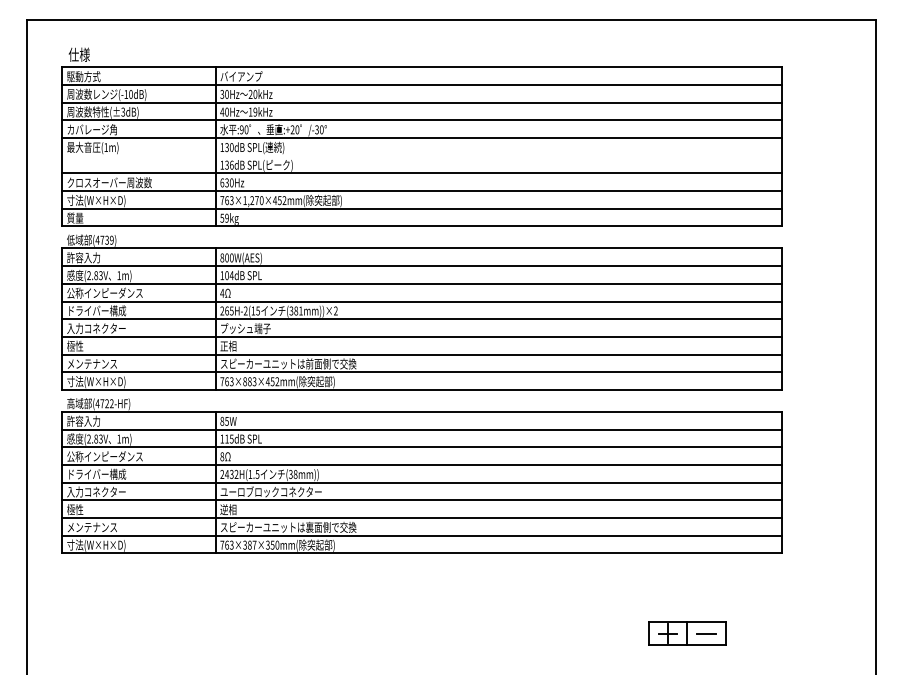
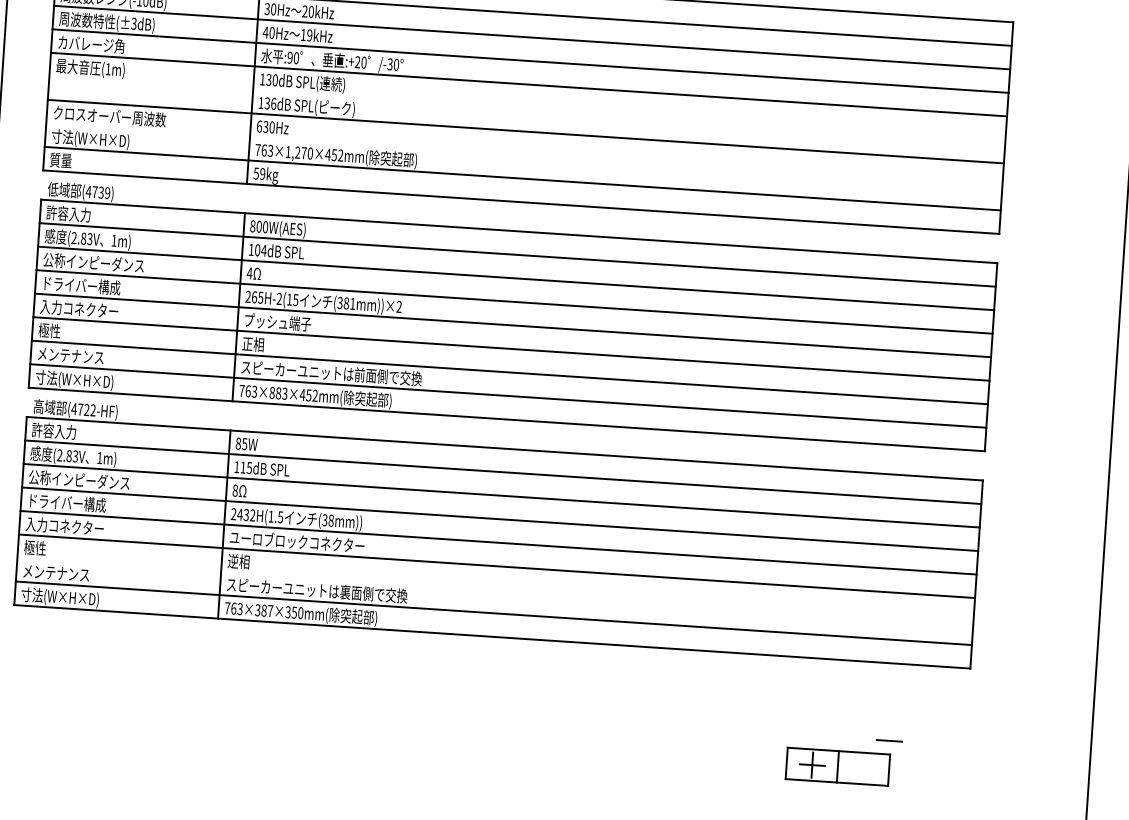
line: (421, 191) -> (523, 155), removed
line: (421, 518) -> (494, 590), removed
line: (706, 633) -> (889, 740), moved

